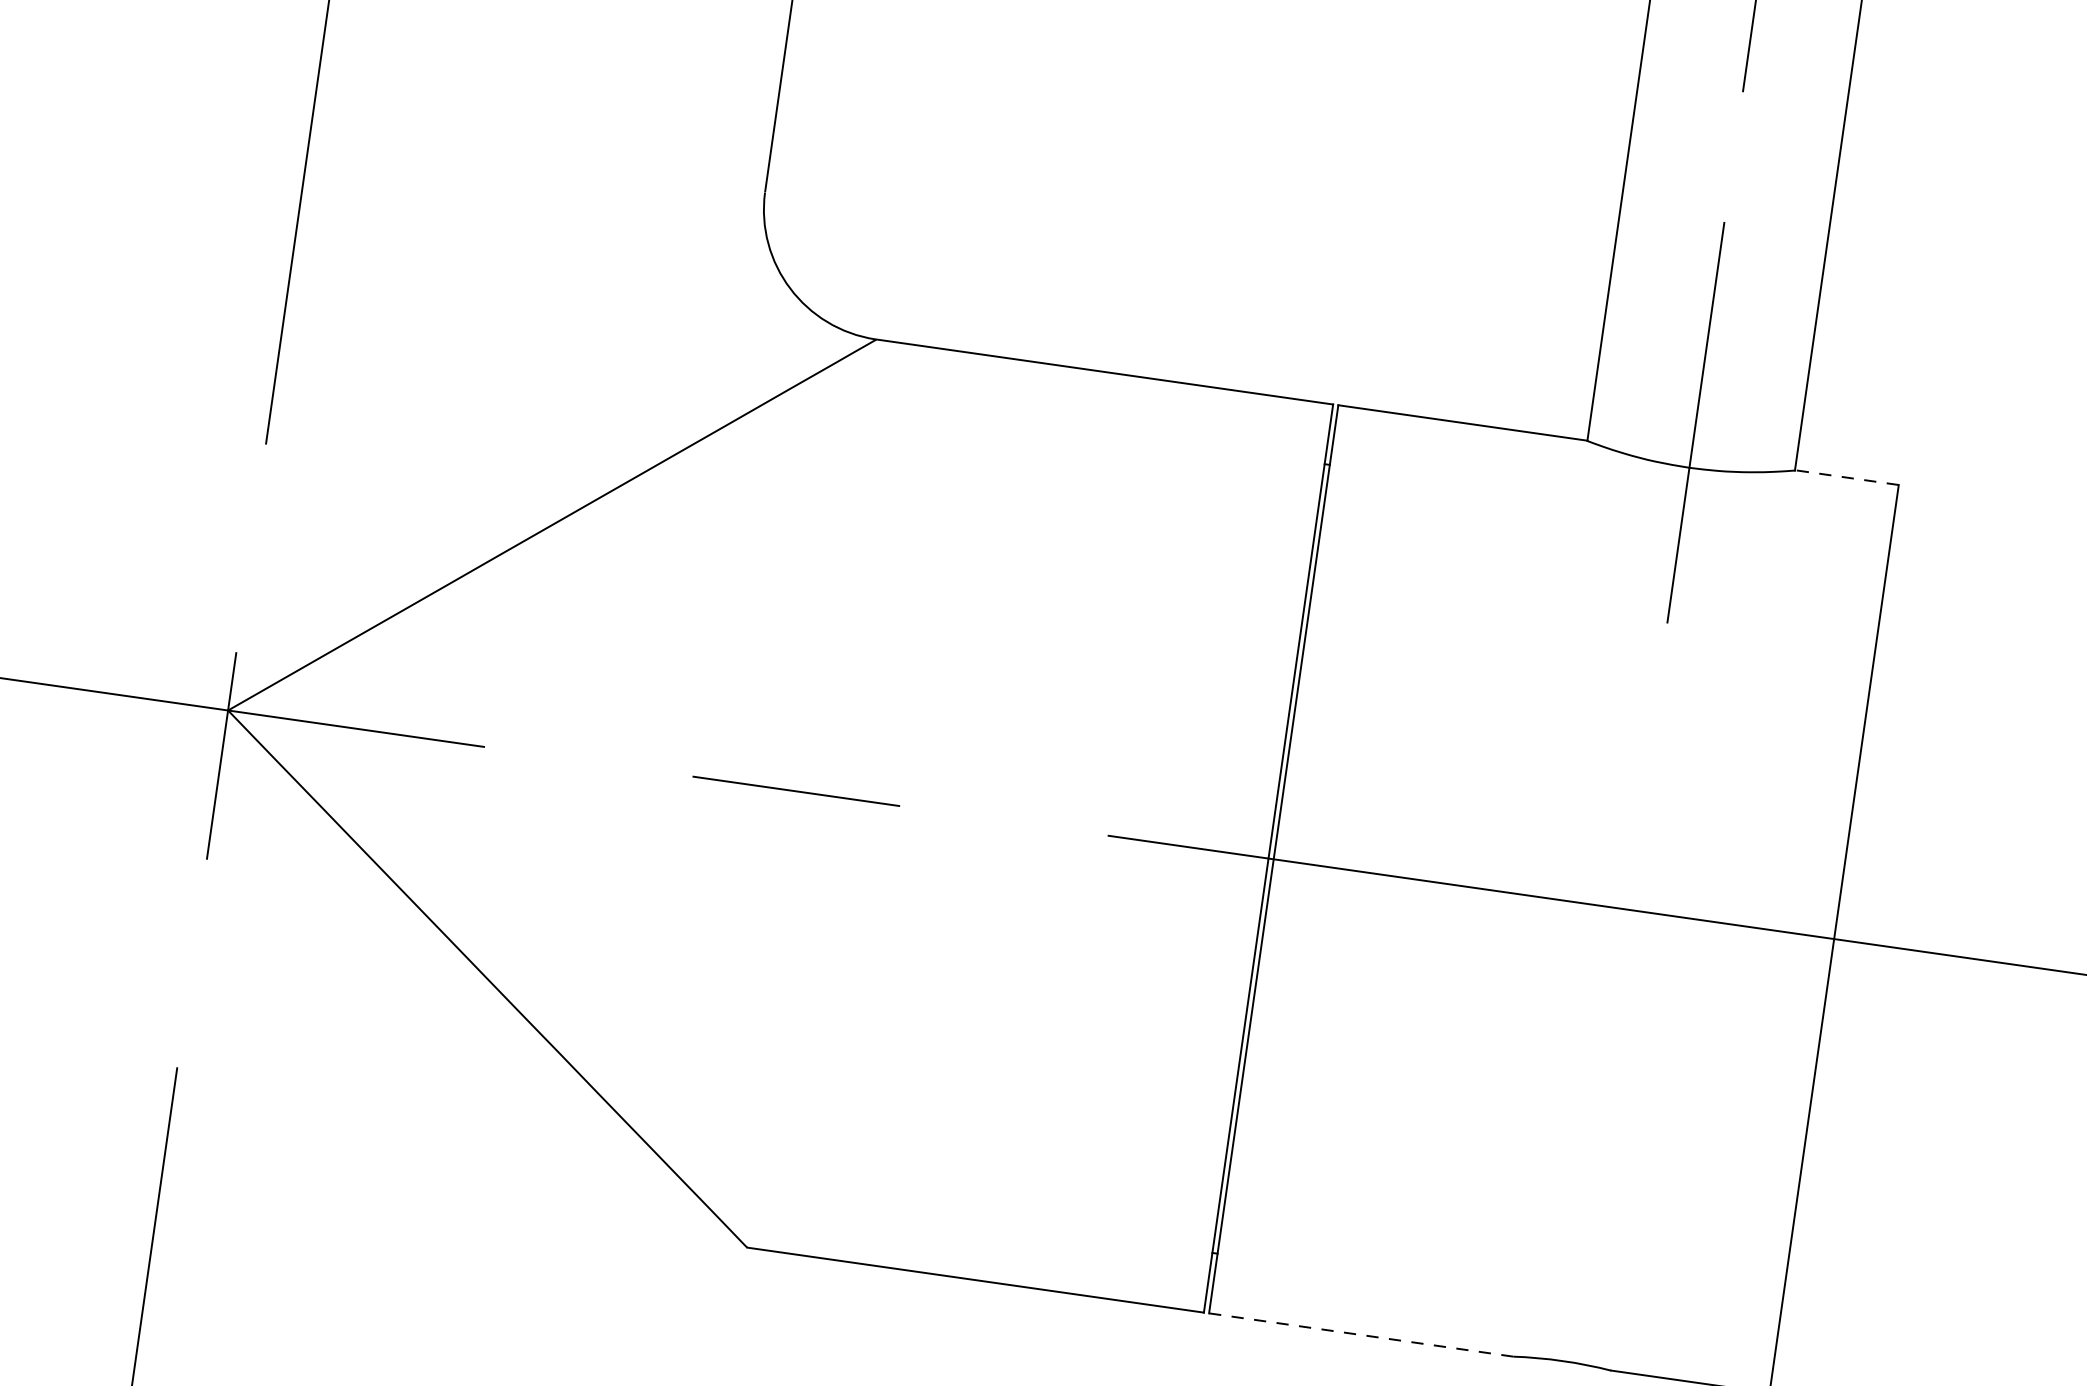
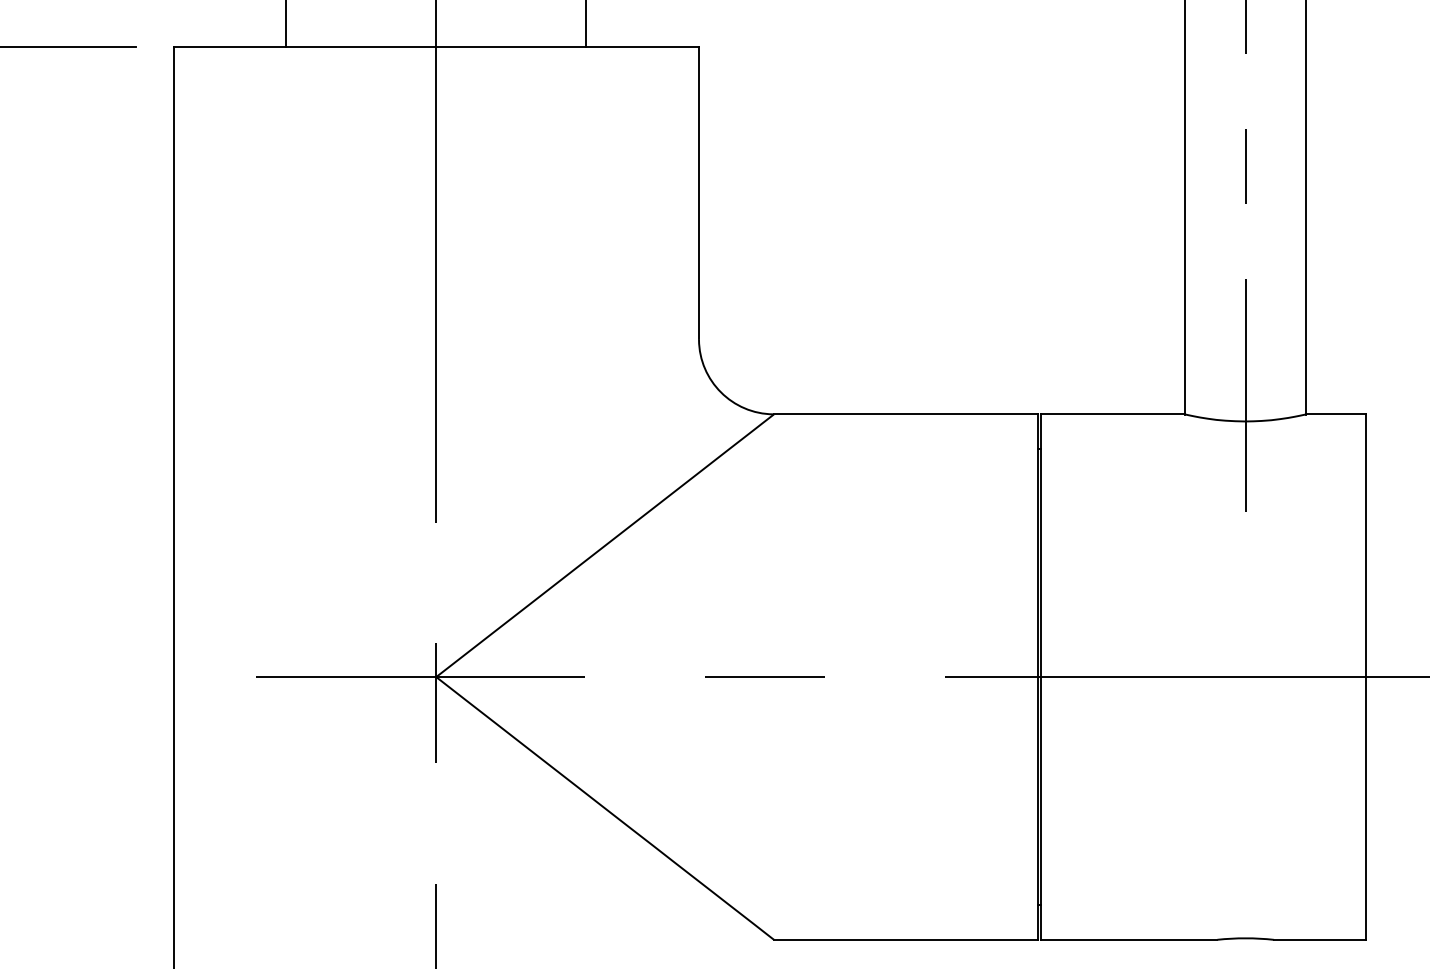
line: (1846, 477) -> (1335, 414), dashed -> solid
line: (1361, 1334) -> (1129, 939), dashed -> solid

